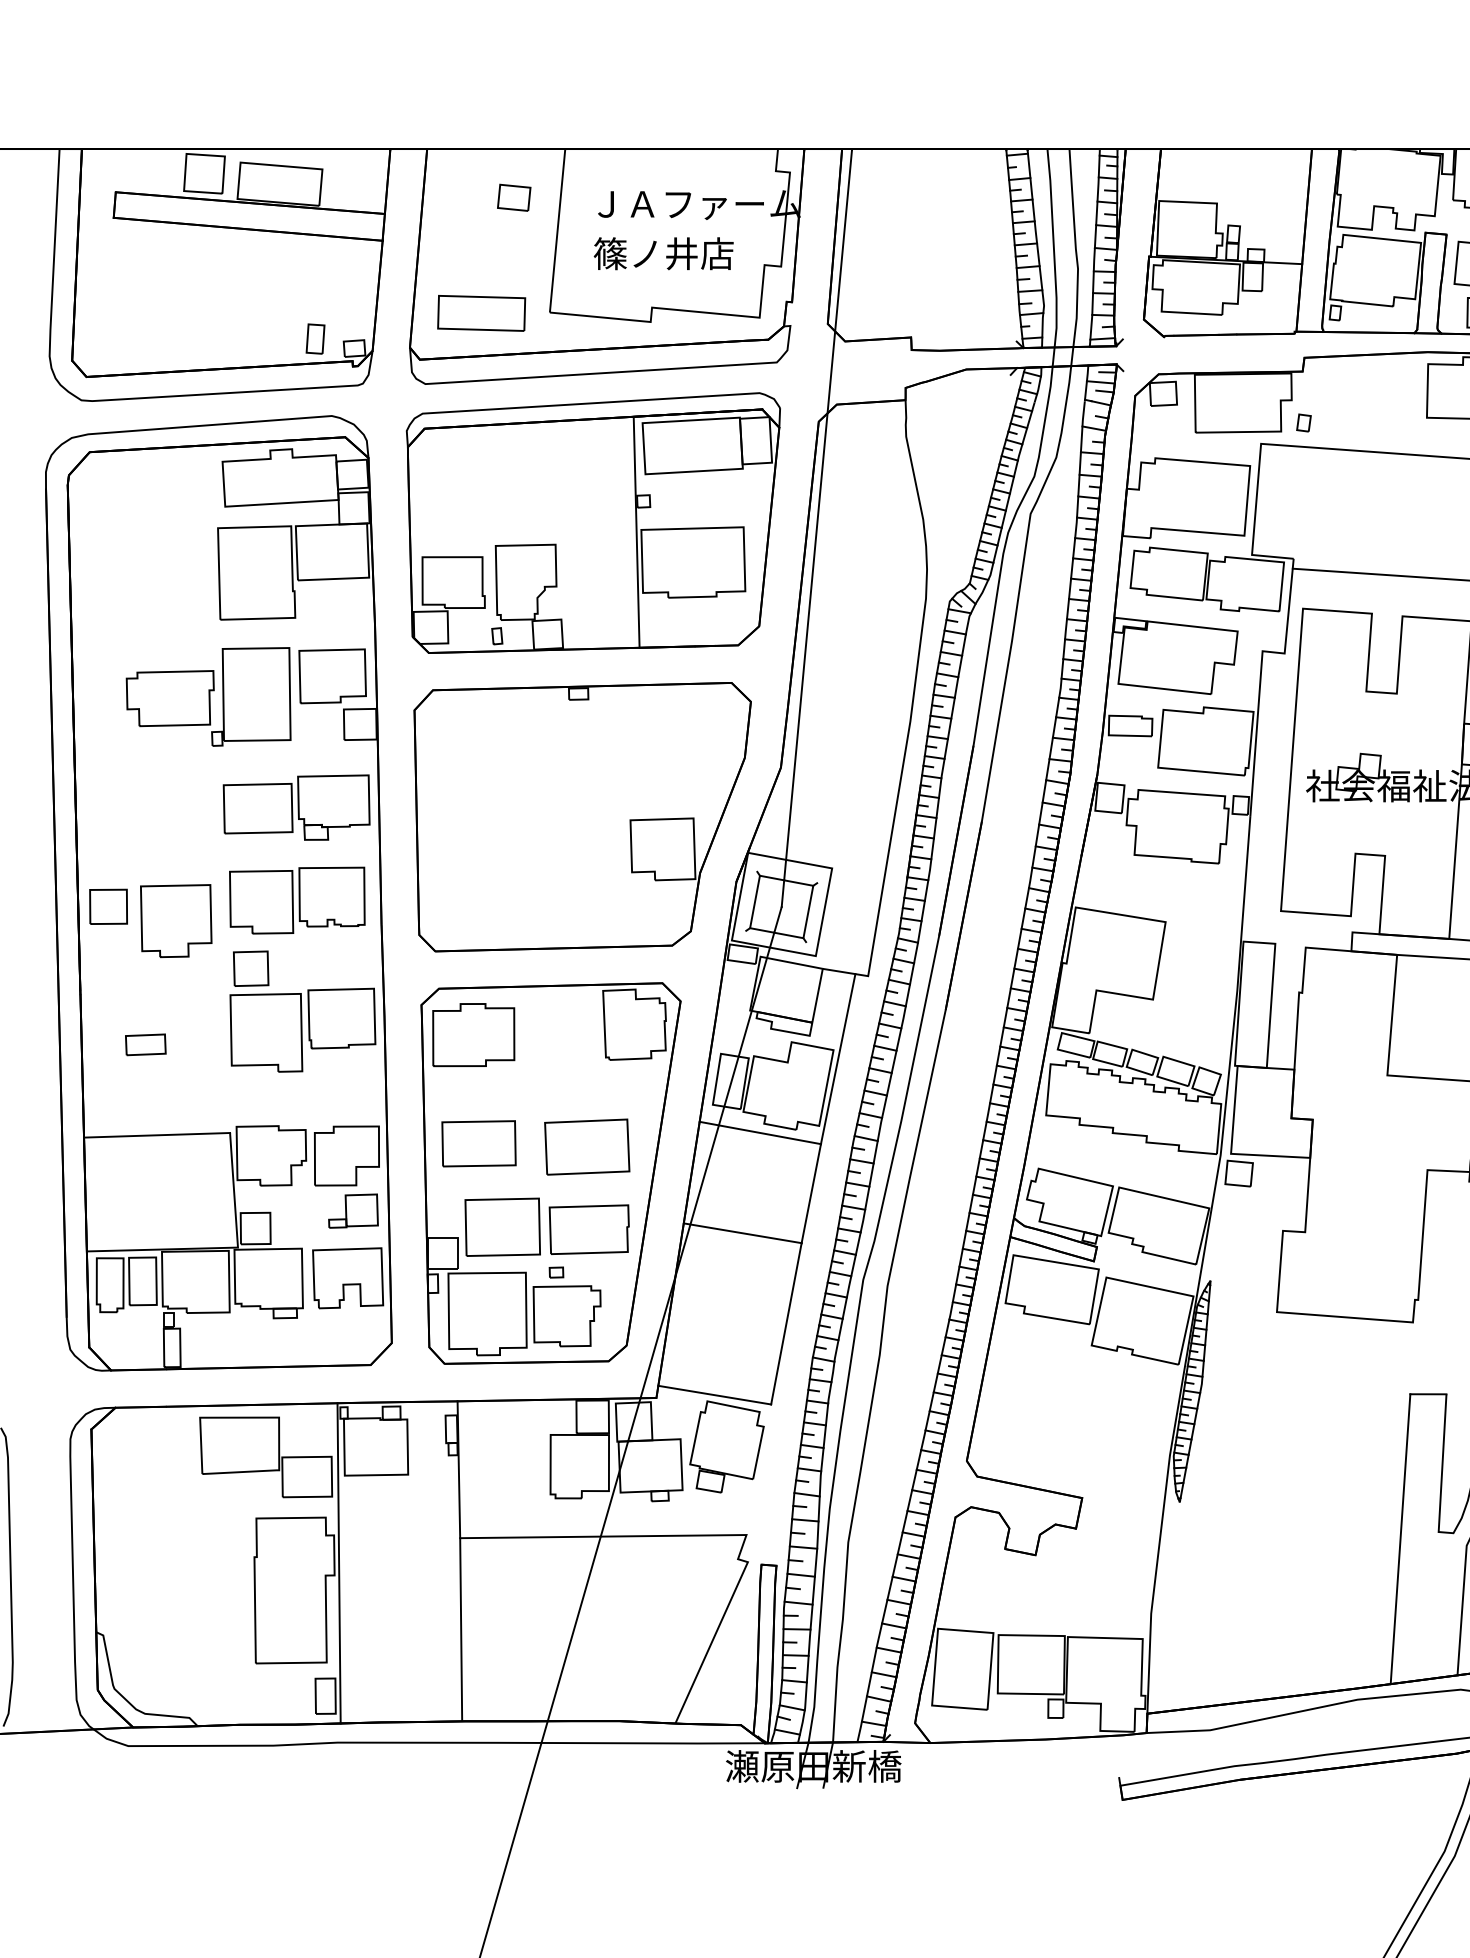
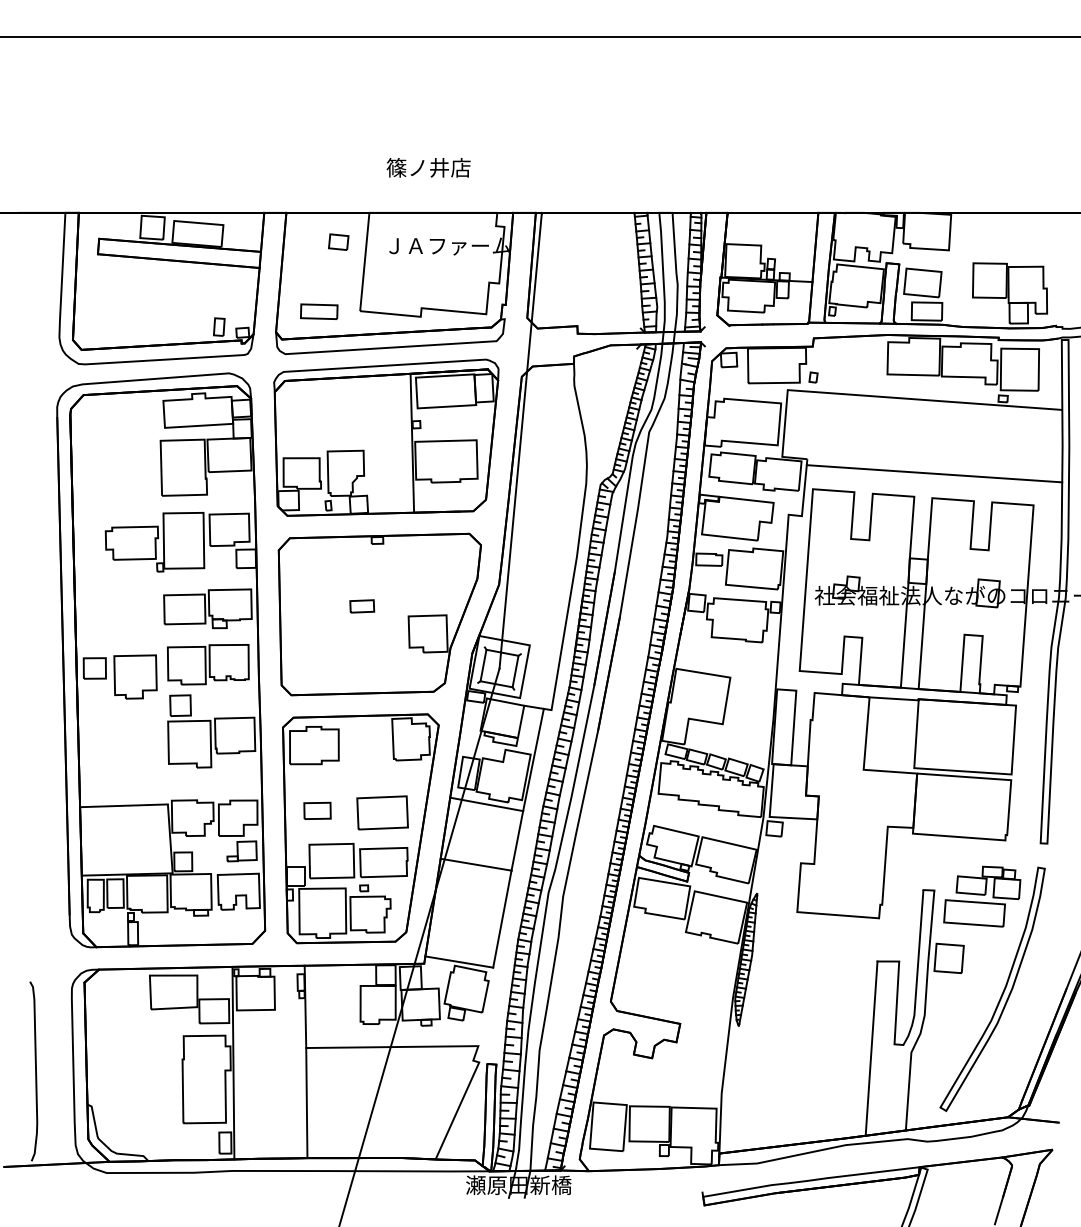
text: (663, 253) -> (428, 167), moved
part: (482, 313) -> (319, 311), size x0.7
part: (146, 1044) -> (362, 606), moved
part: (478, 1143) -> (317, 810), size x0.6

